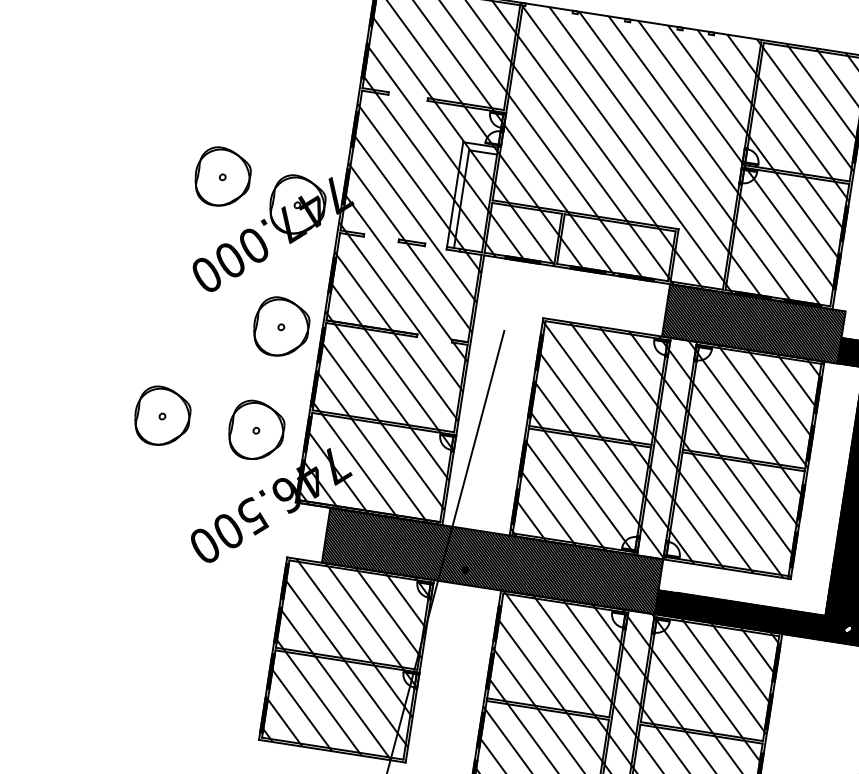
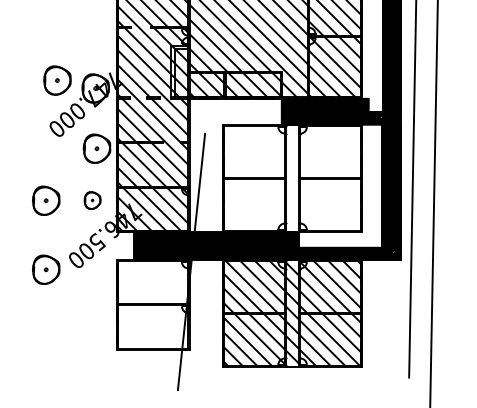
part: (256, 430) -> (92, 200), size x0.6
hatch: (666, 448) -> (292, 178), removed
part: (141, 555) -> (46, 269), added
hatch: (346, 659) -> (153, 304), removed

